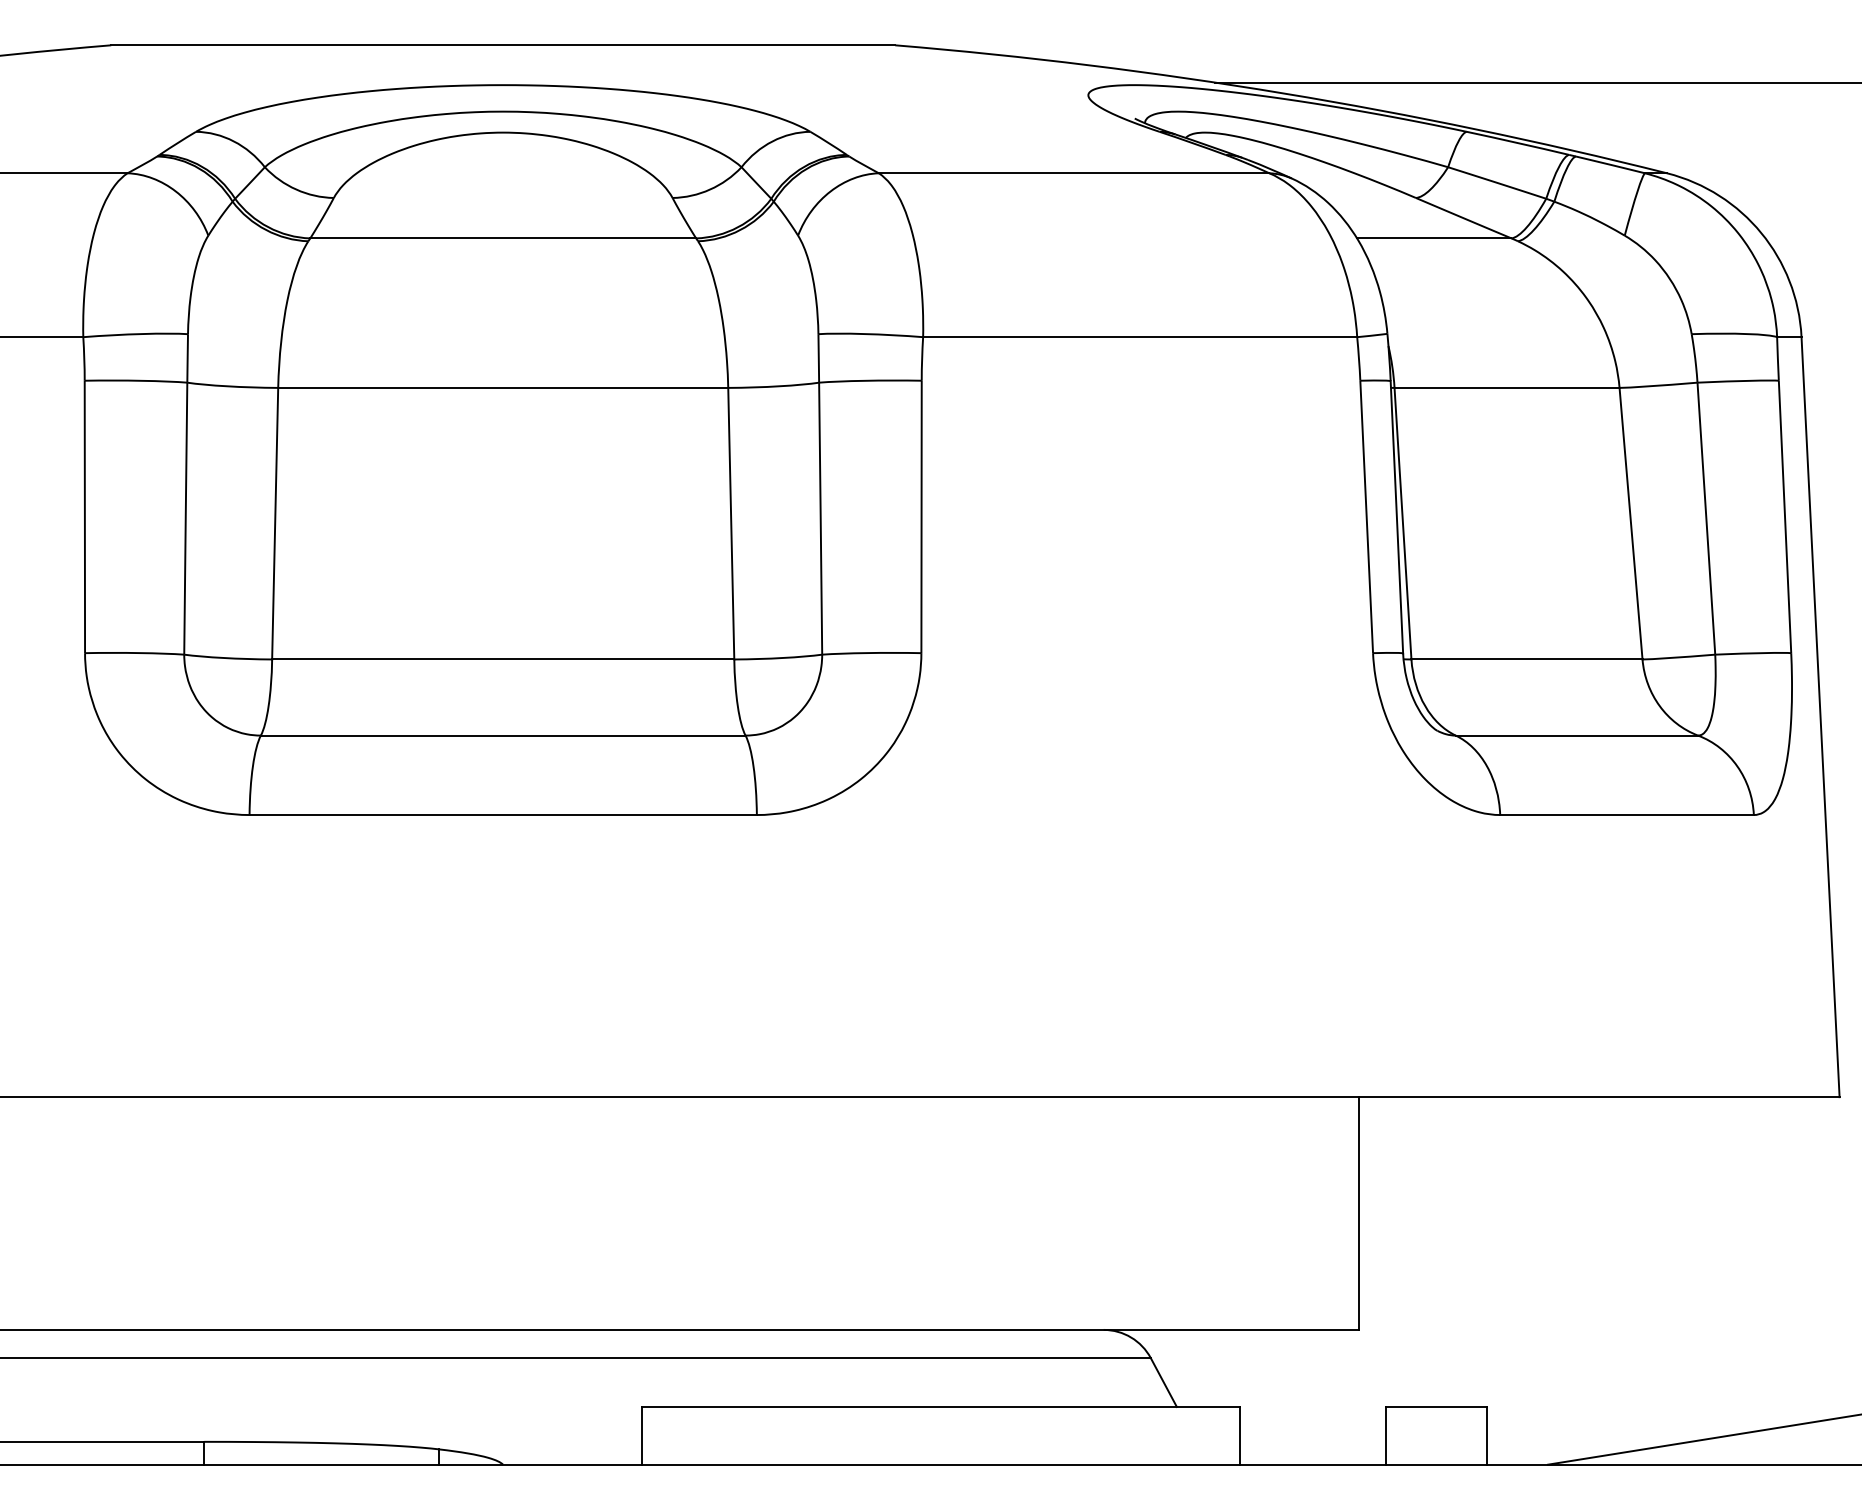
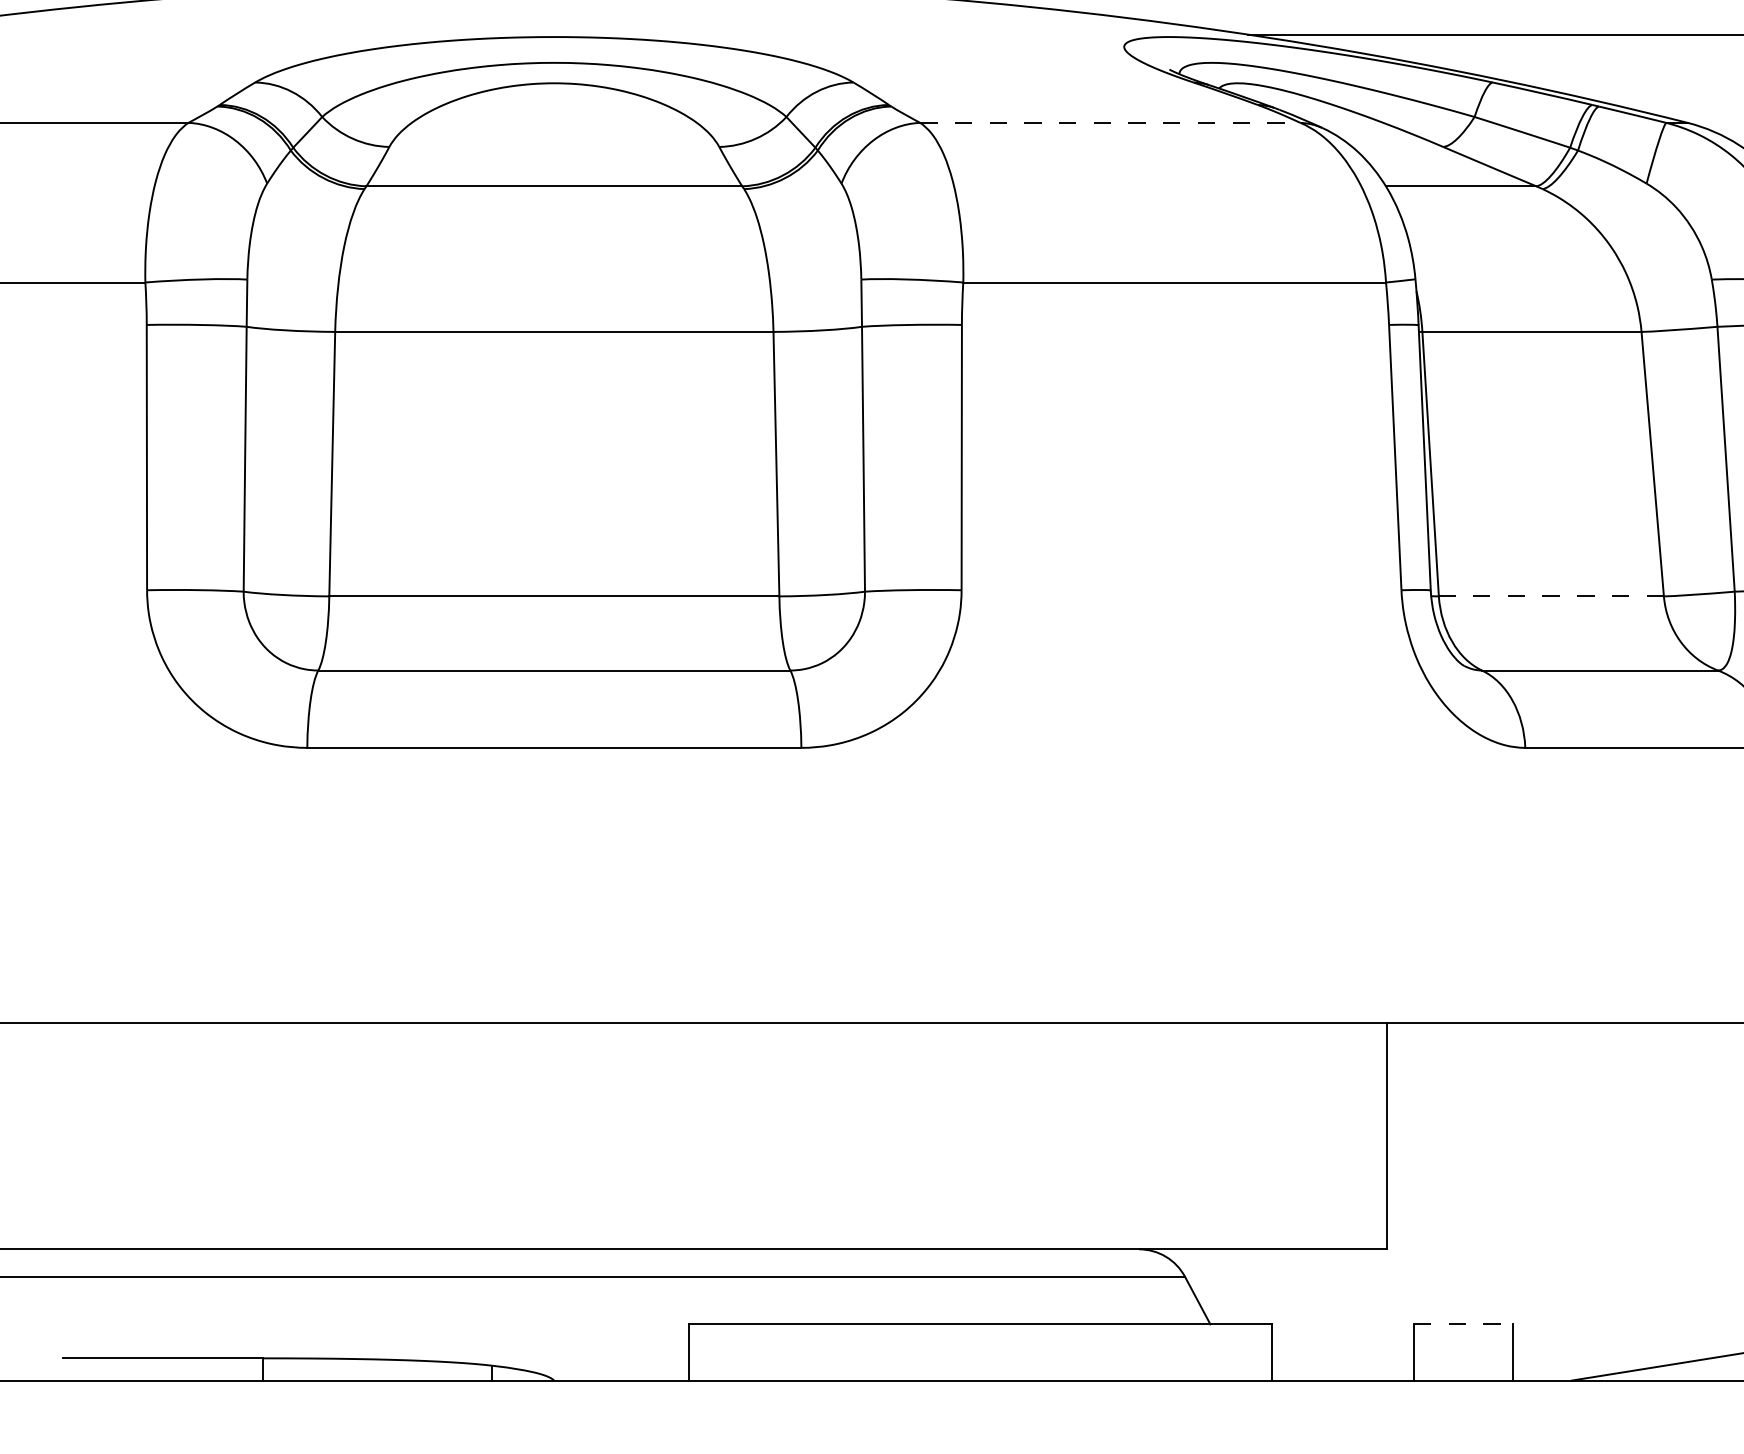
line: (1074, 173) -> (1110, 123), solid -> dashed
line: (1526, 659) -> (1550, 596), solid -> dashed
line: (1436, 1406) -> (1463, 1323), solid -> dashed

